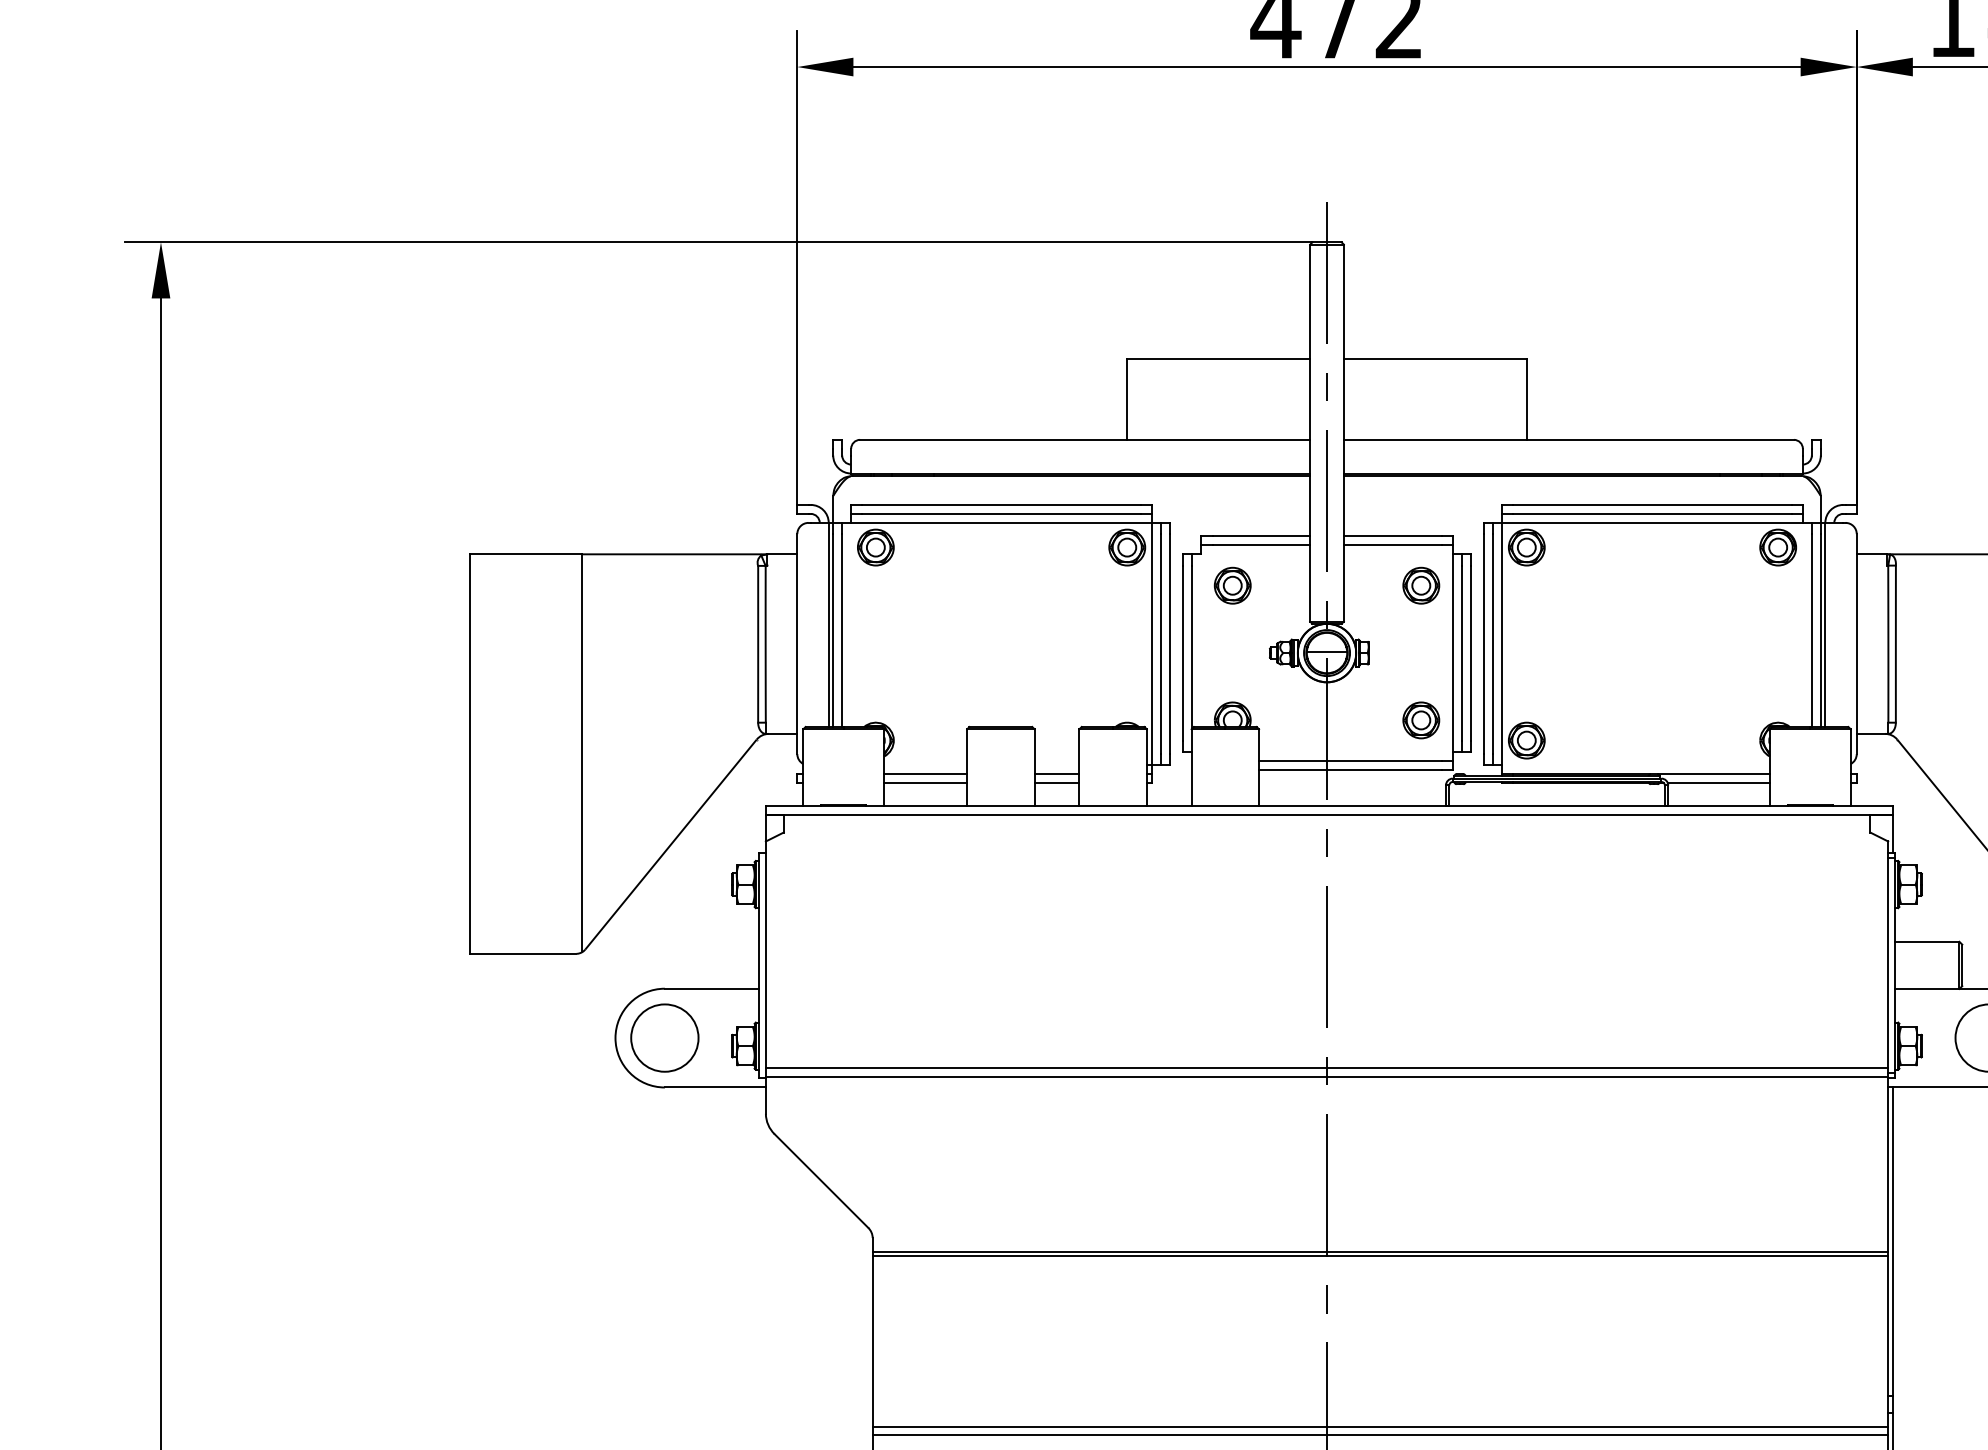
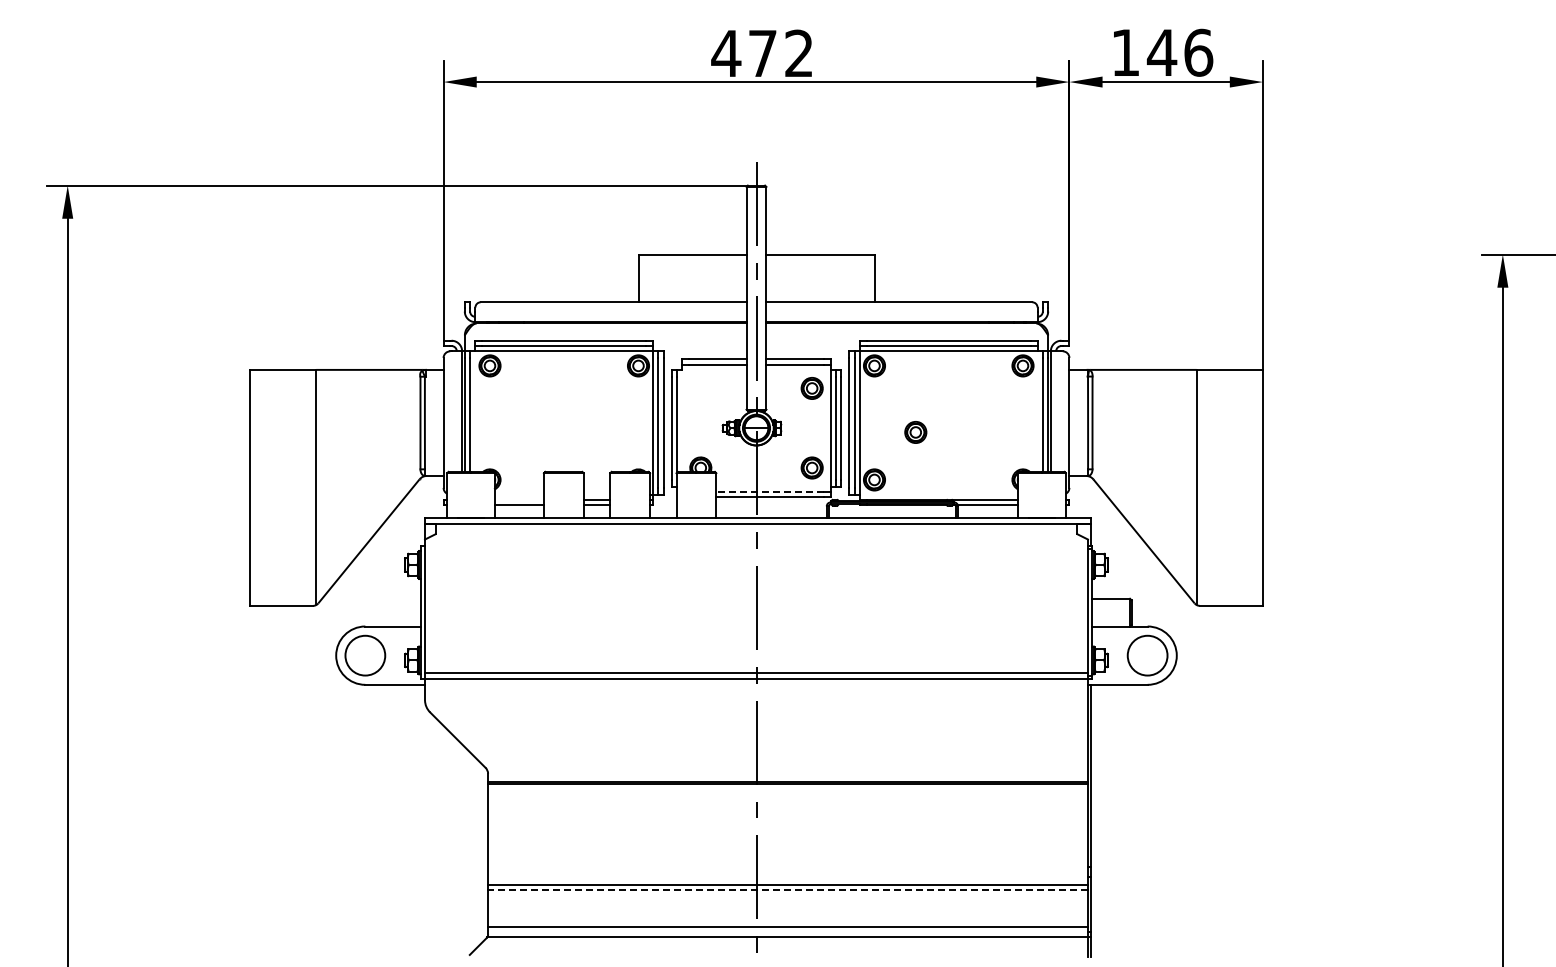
part: (1232, 585) -> (915, 432), moved
line: (1350, 760) -> (770, 491), solid -> dashed
line: (924, 773) -> (518, 499), removed
line: (1381, 1435) -> (788, 890), solid -> dashed

